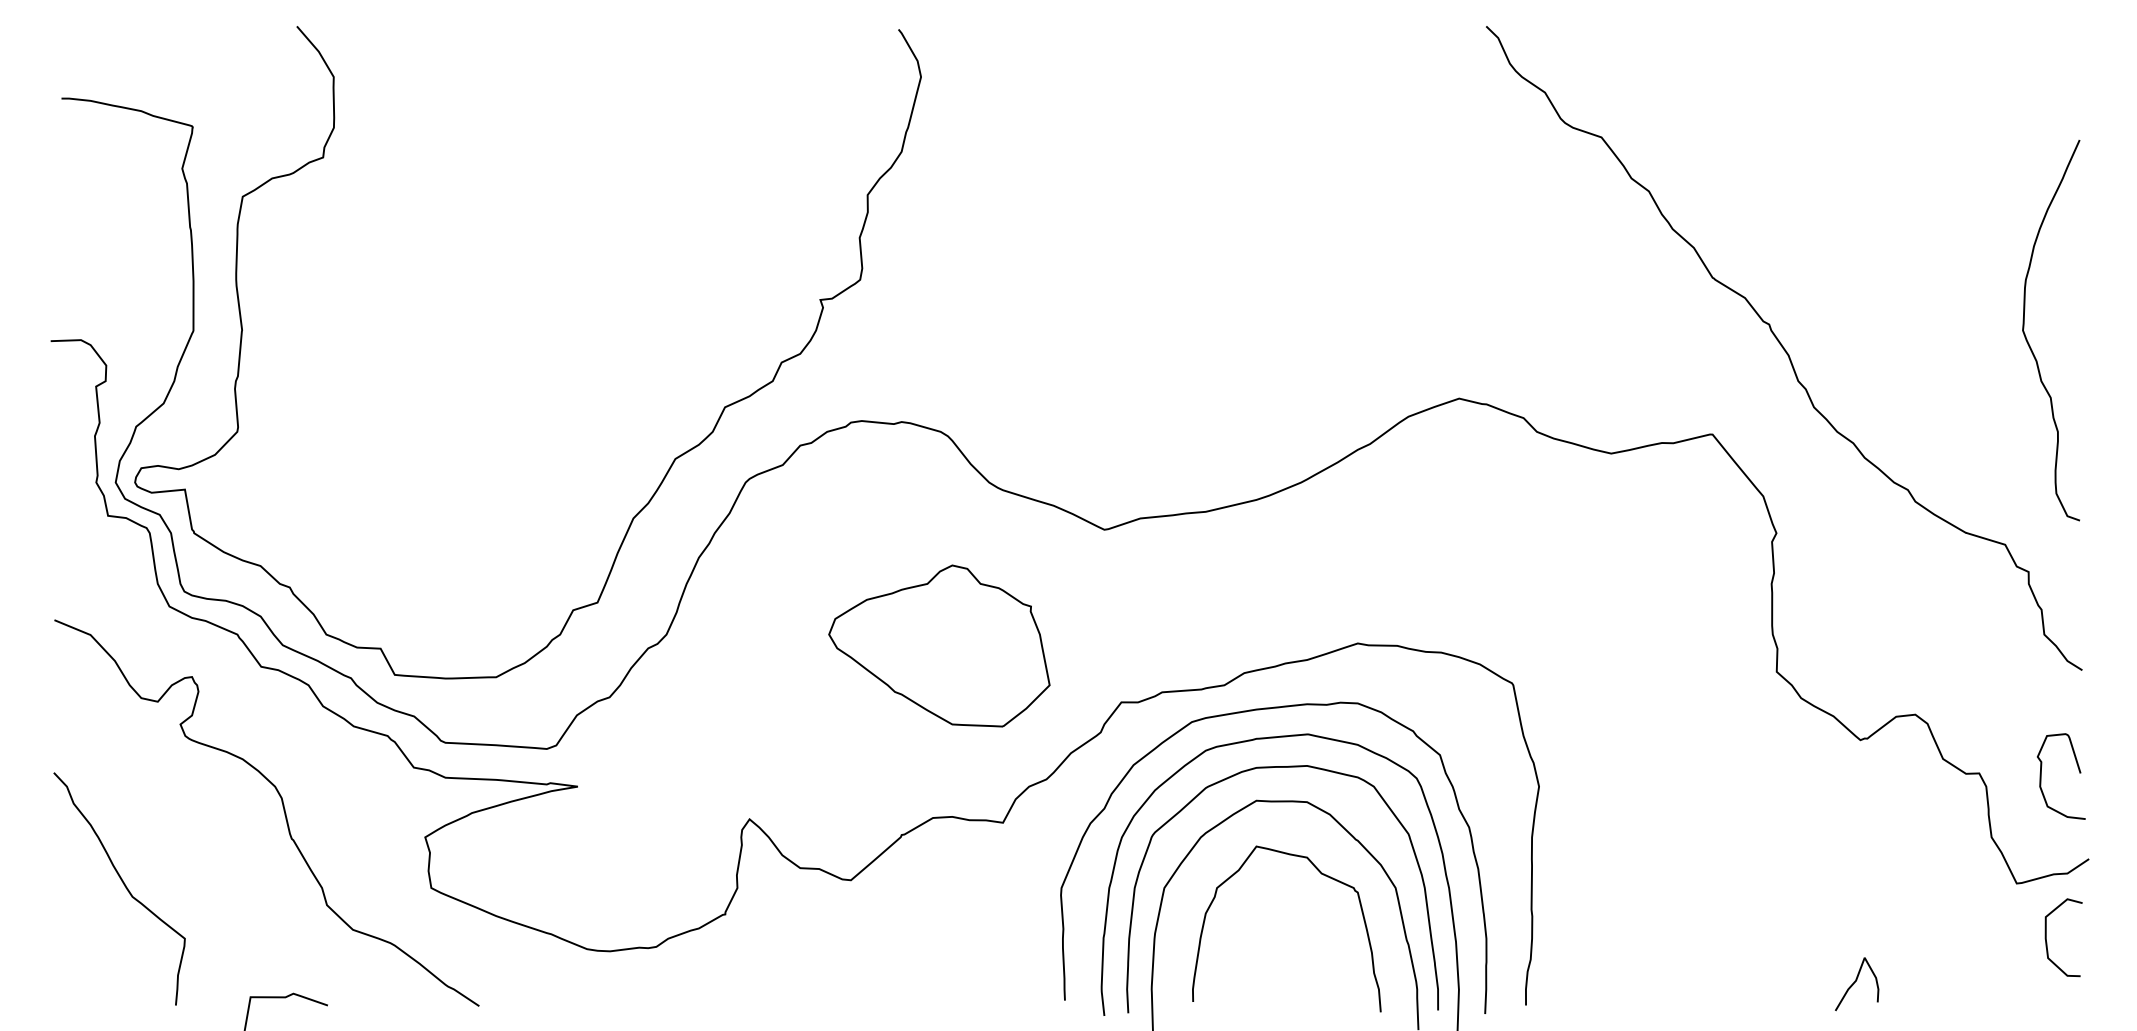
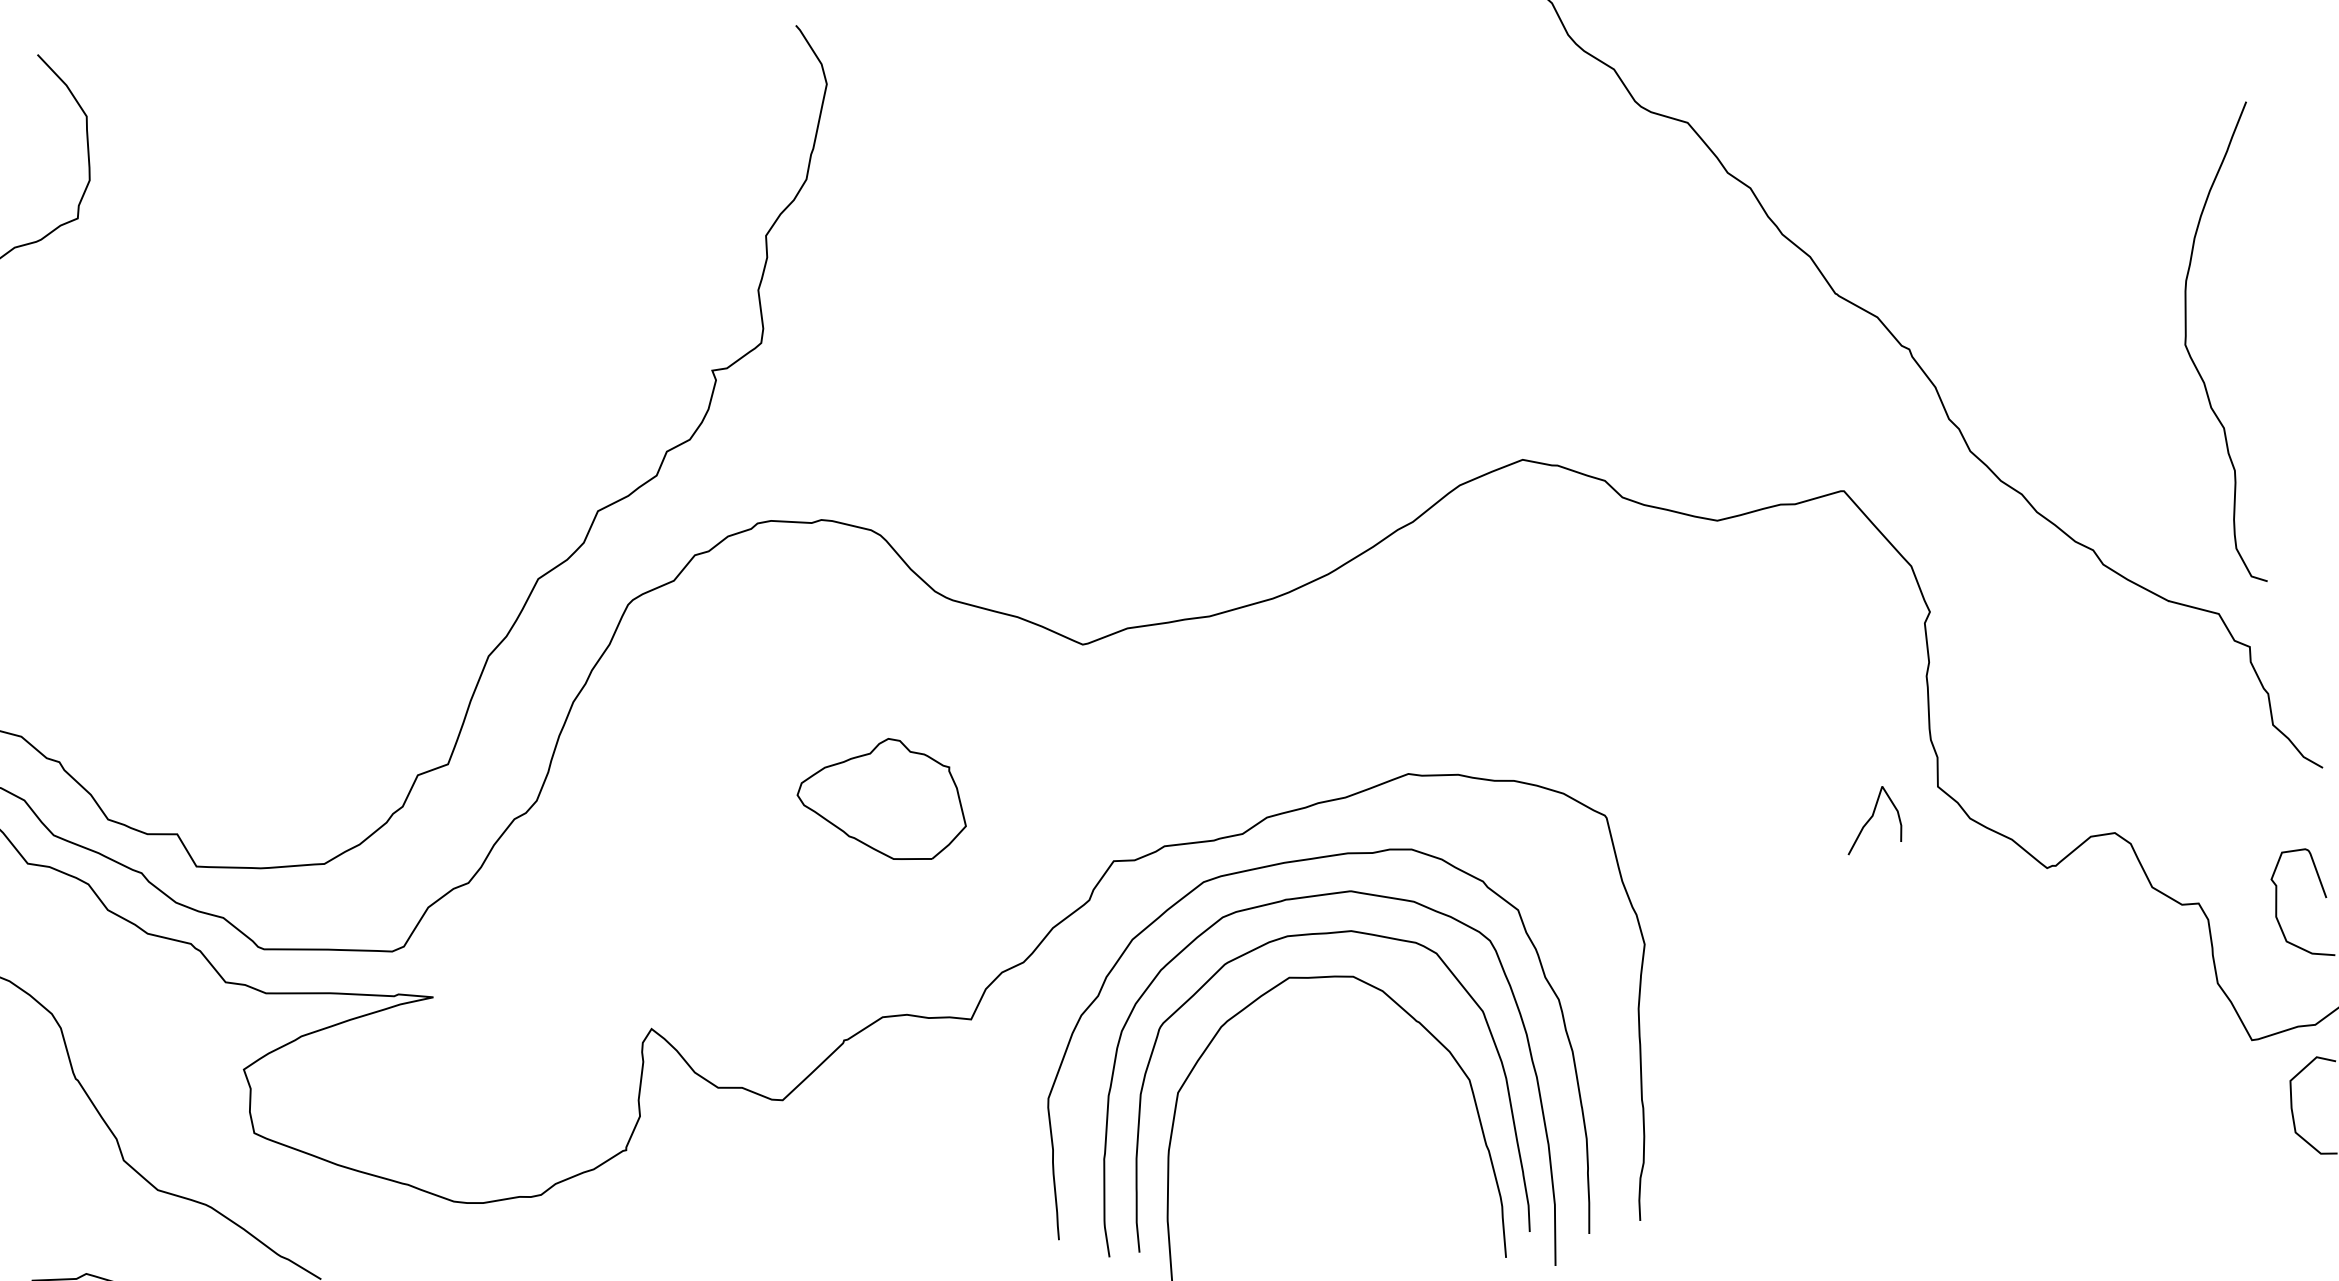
curve: (2028, 341) -> (2192, 358), moved
part: (939, 645) -> (881, 799), size x0.6
curve: (1321, 874) -> (1375, 1067), removed
curve: (1855, 982) -> (1872, 818), moved

